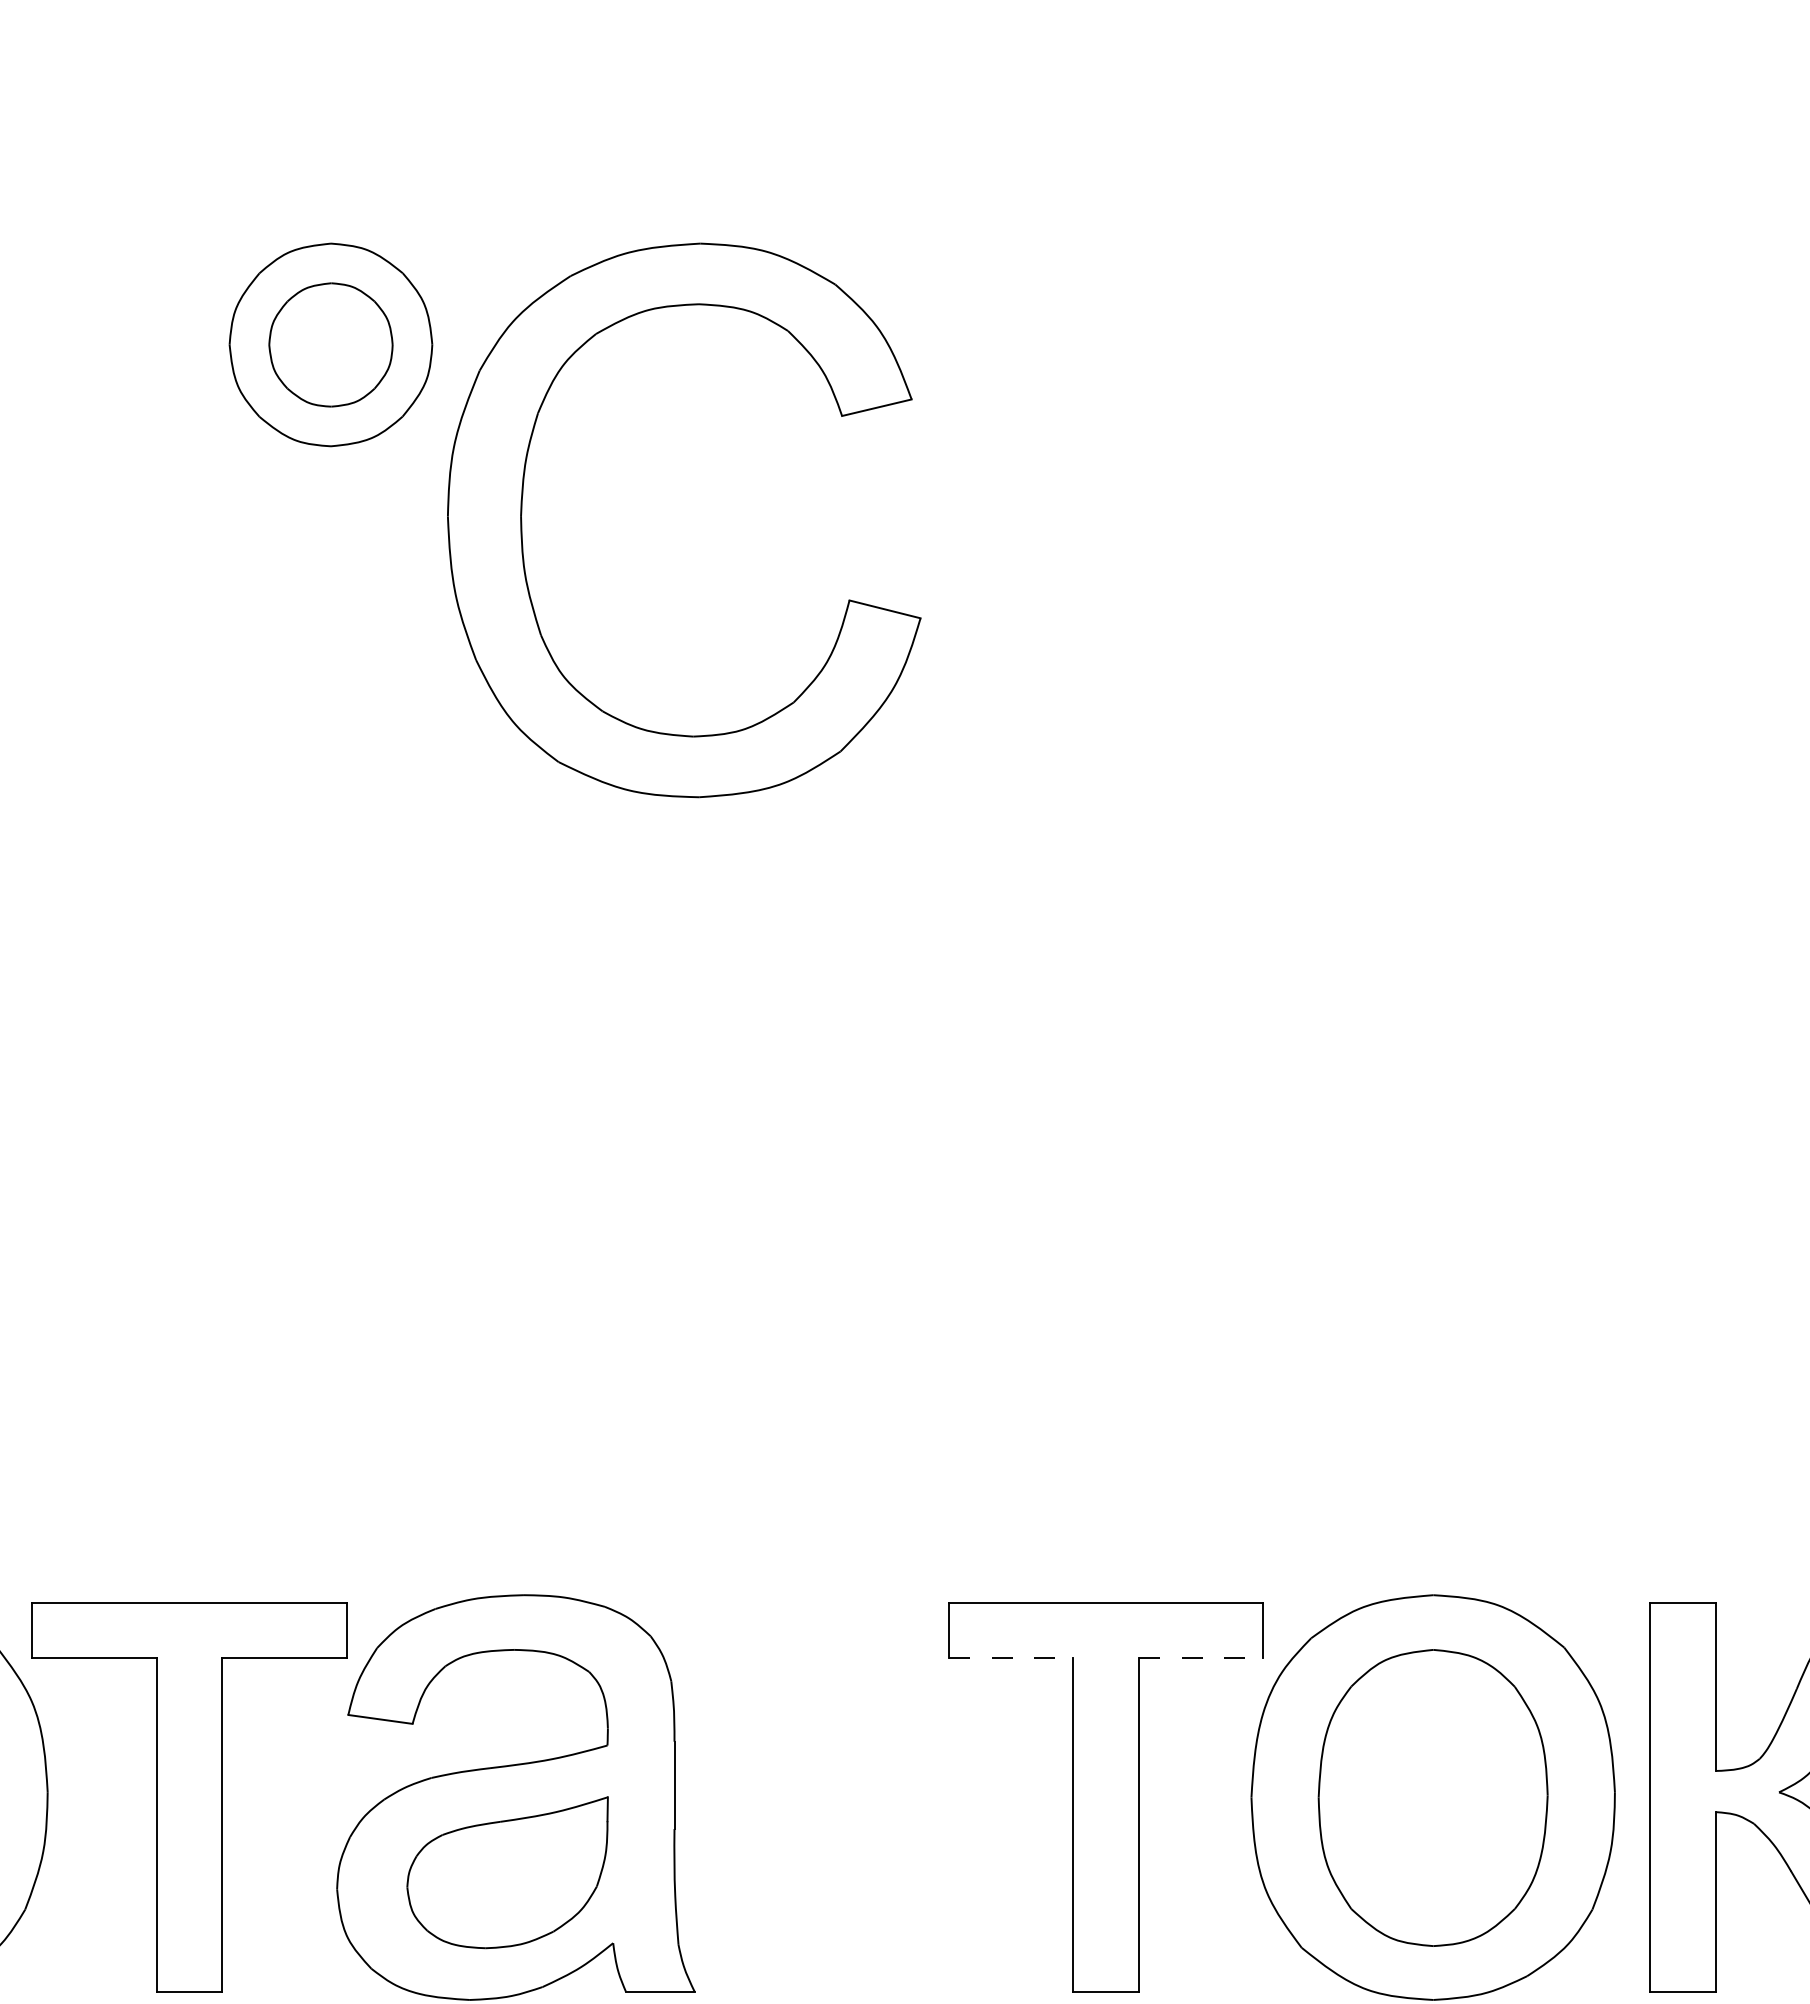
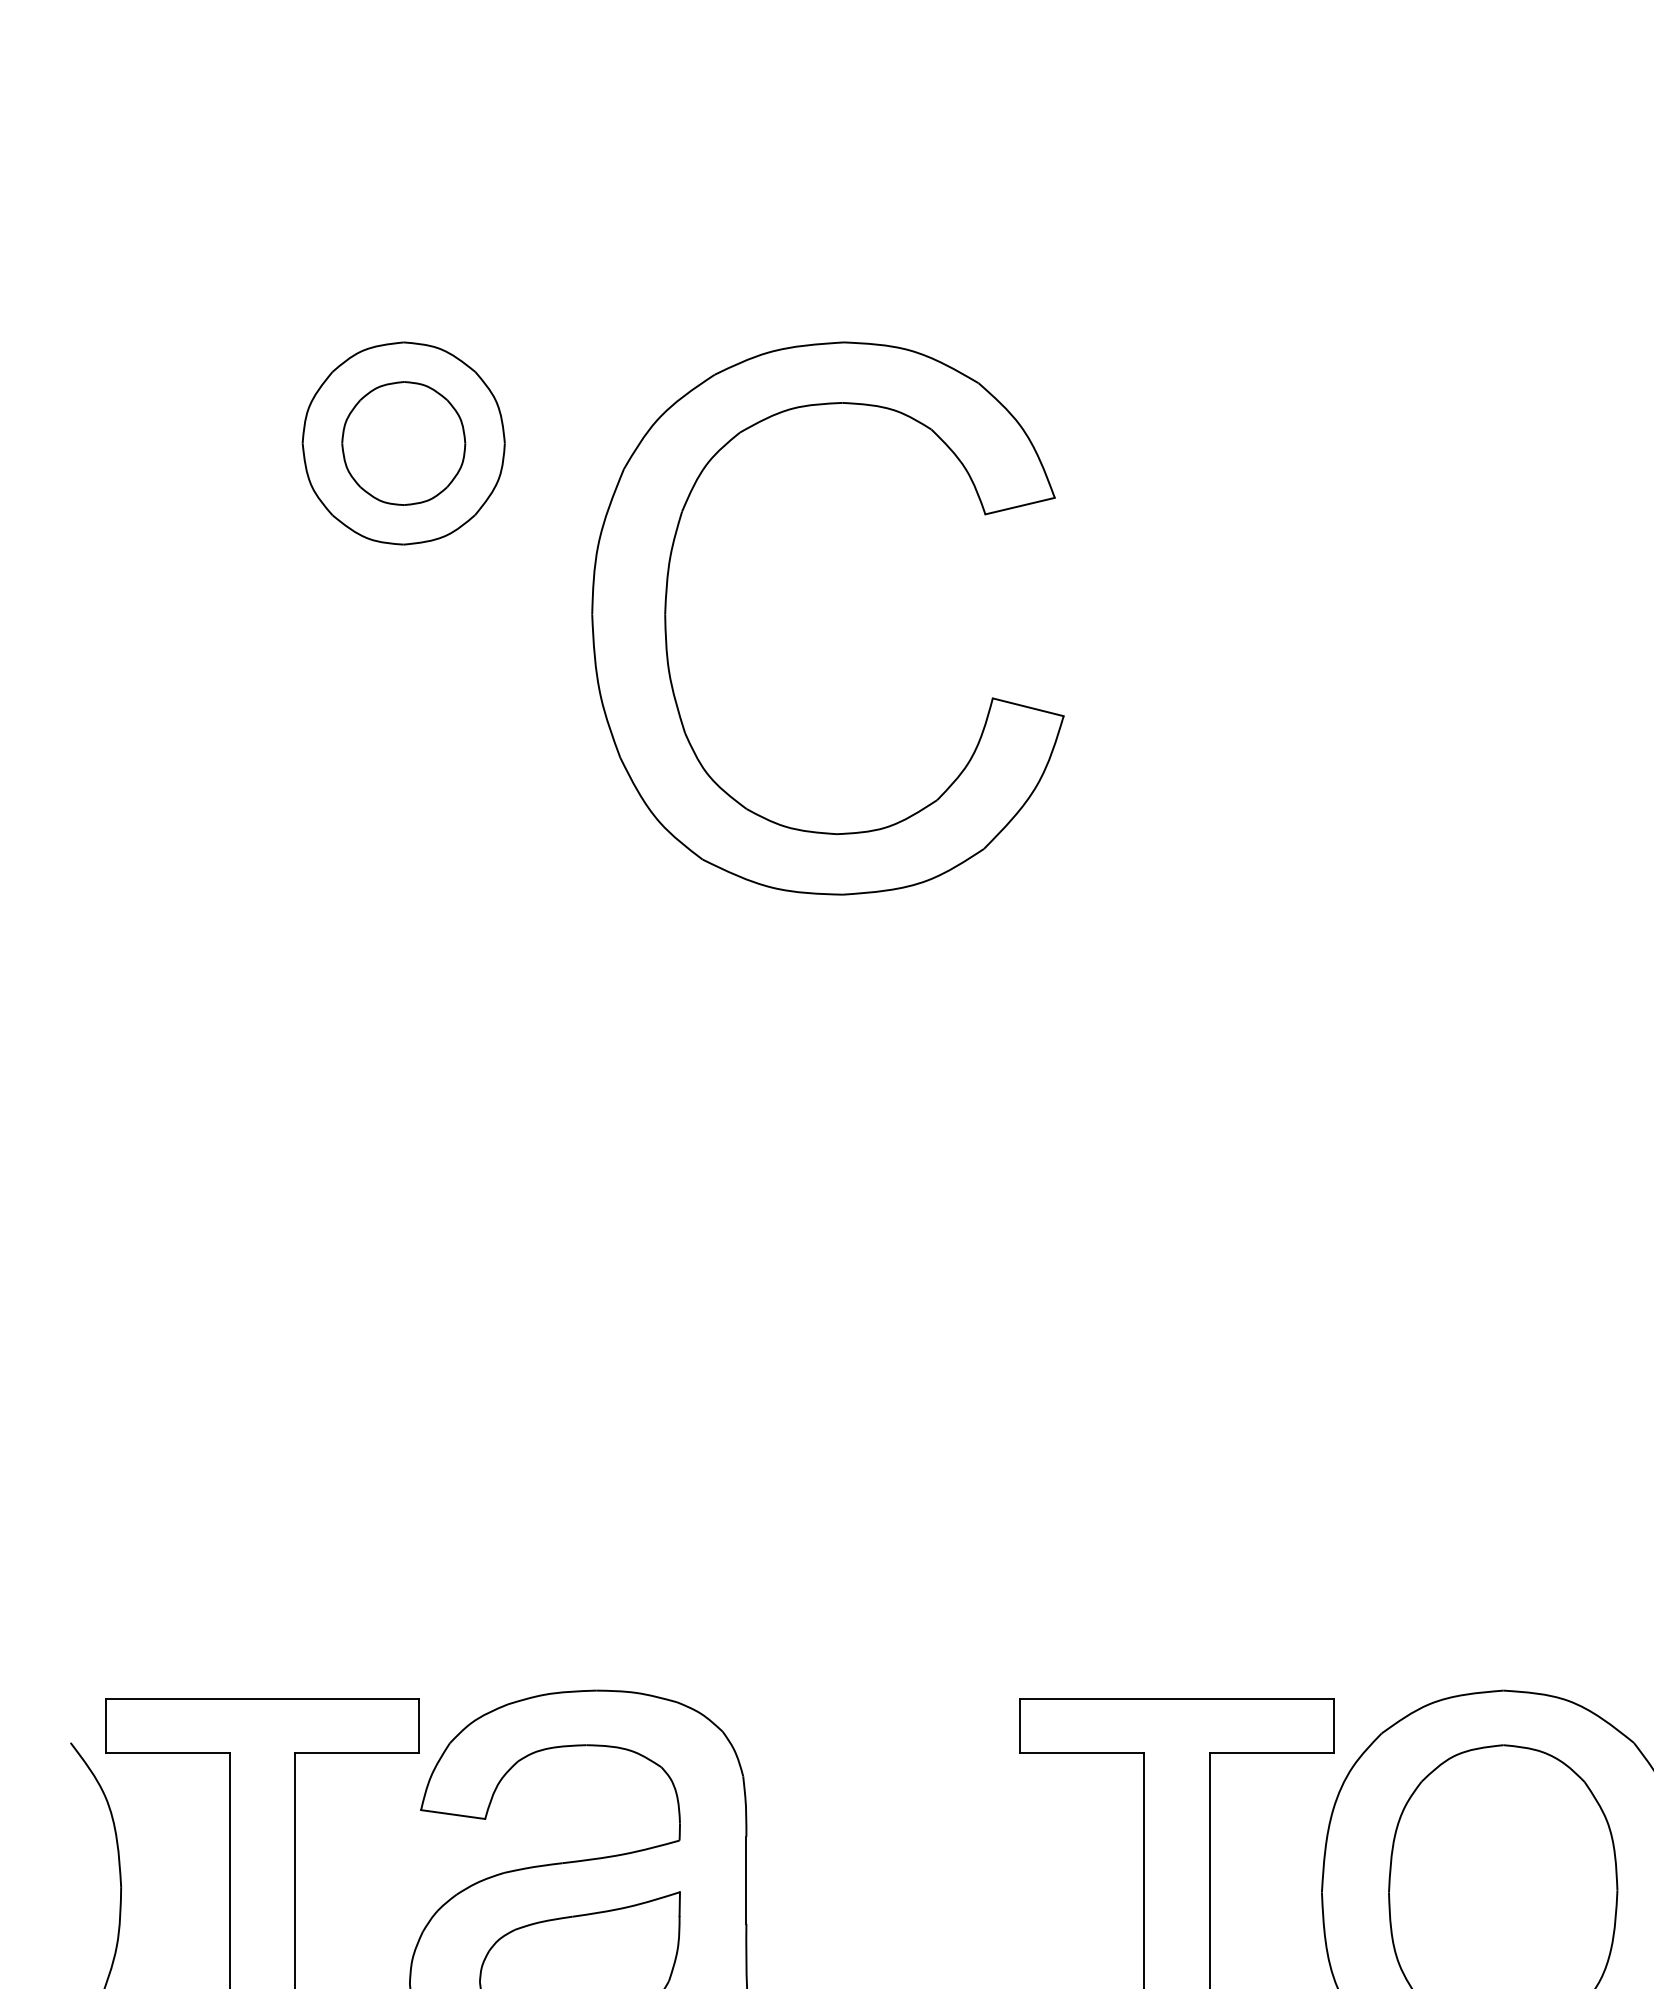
part: (522, 520) -> (666, 618), moved
line: (1011, 1657) -> (1082, 1752), dashed -> solid
line: (1201, 1657) -> (1272, 1752), dashed -> solid

